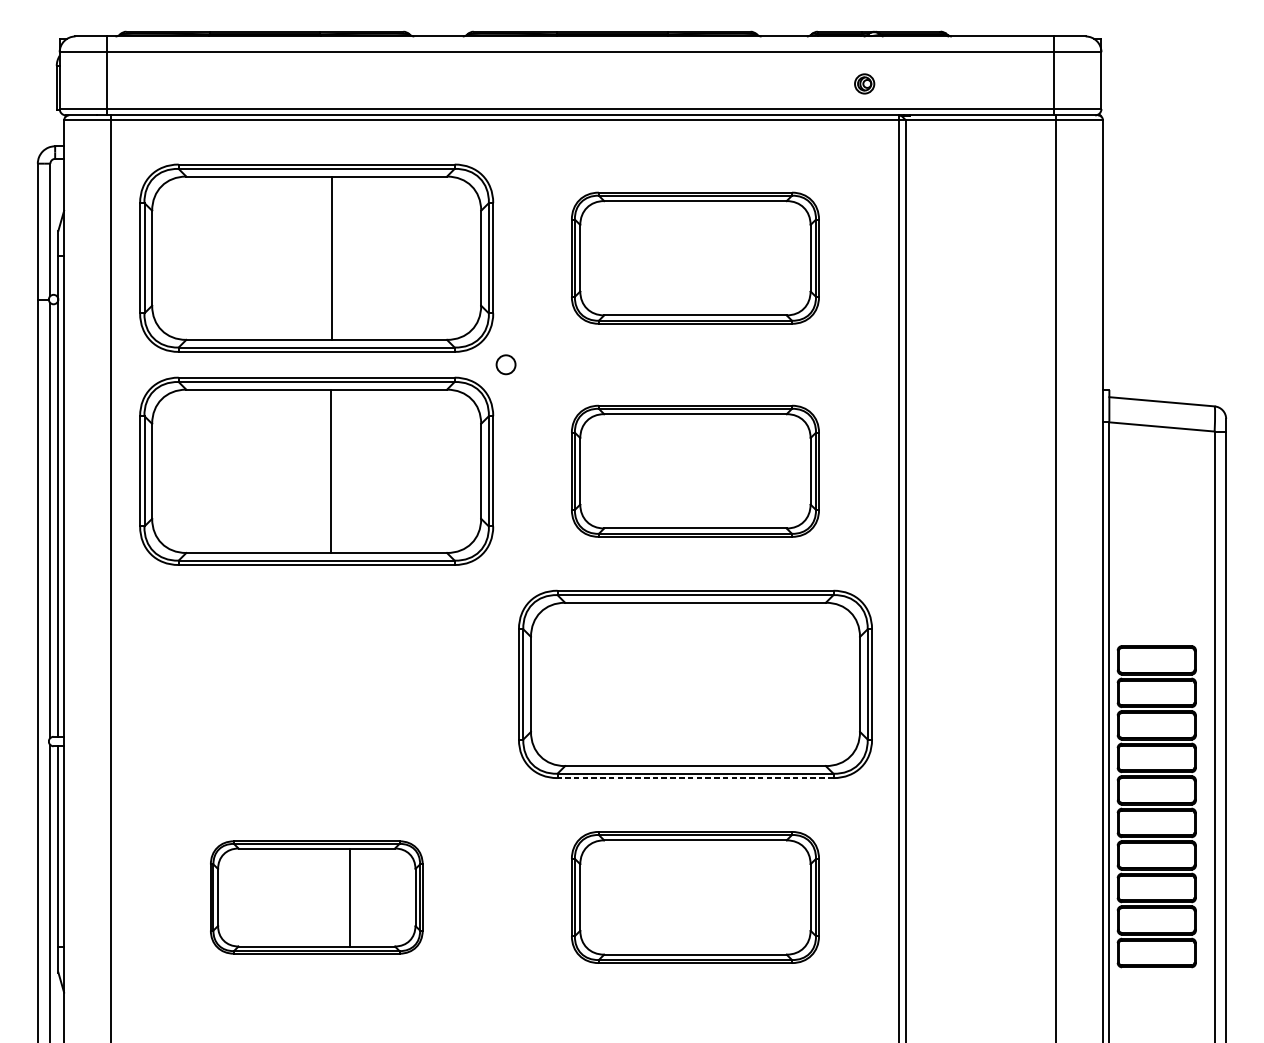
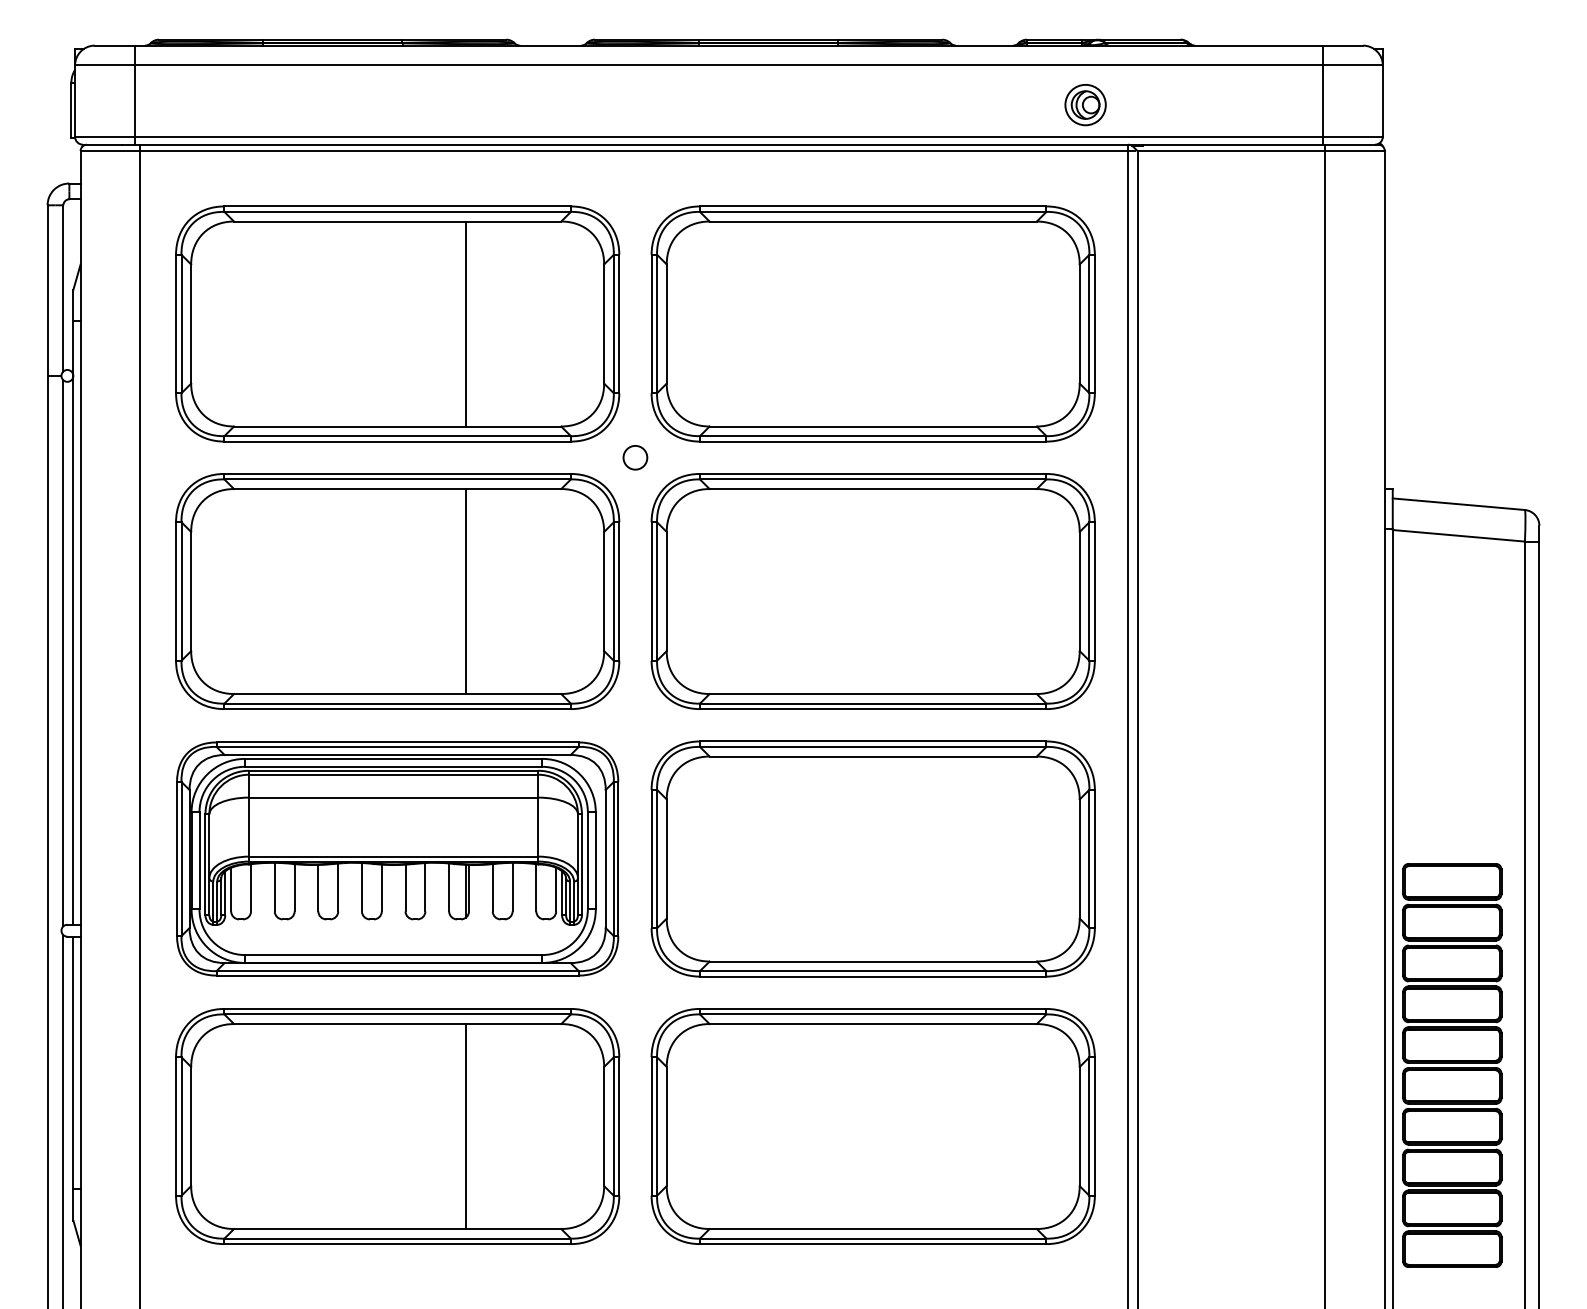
part: (864, 84) -> (1085, 105), size x1.67
line: (332, 257) -> (466, 323), moved
part: (694, 257) -> (872, 323), size x1.43
line: (331, 471) -> (466, 591), moved
part: (694, 471) -> (872, 591), size x1.43
part: (316, 684) -> (397, 858), added
line: (694, 778) -> (872, 976), dashed -> solid
part: (1156, 806) -> (1452, 1065), moved
part: (316, 897) -> (397, 1126), size x1.67
part: (694, 897) -> (872, 1126), size x1.43

